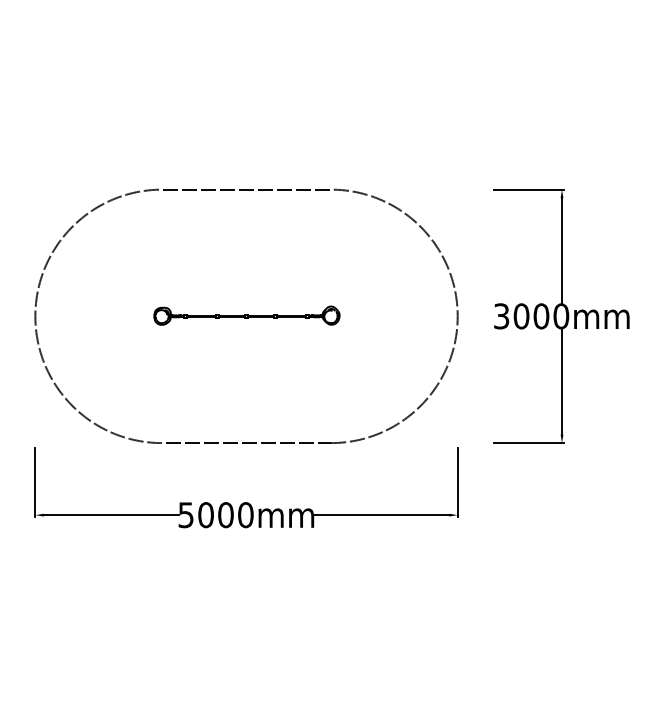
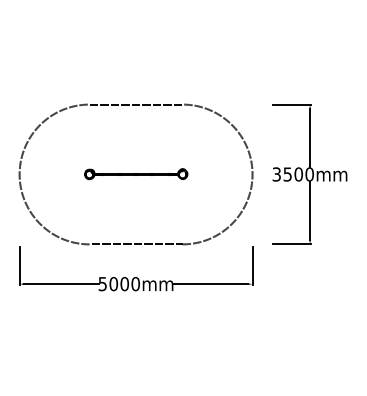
text: (521, 316) -> (287, 174), 3000mm -> 3500mm

